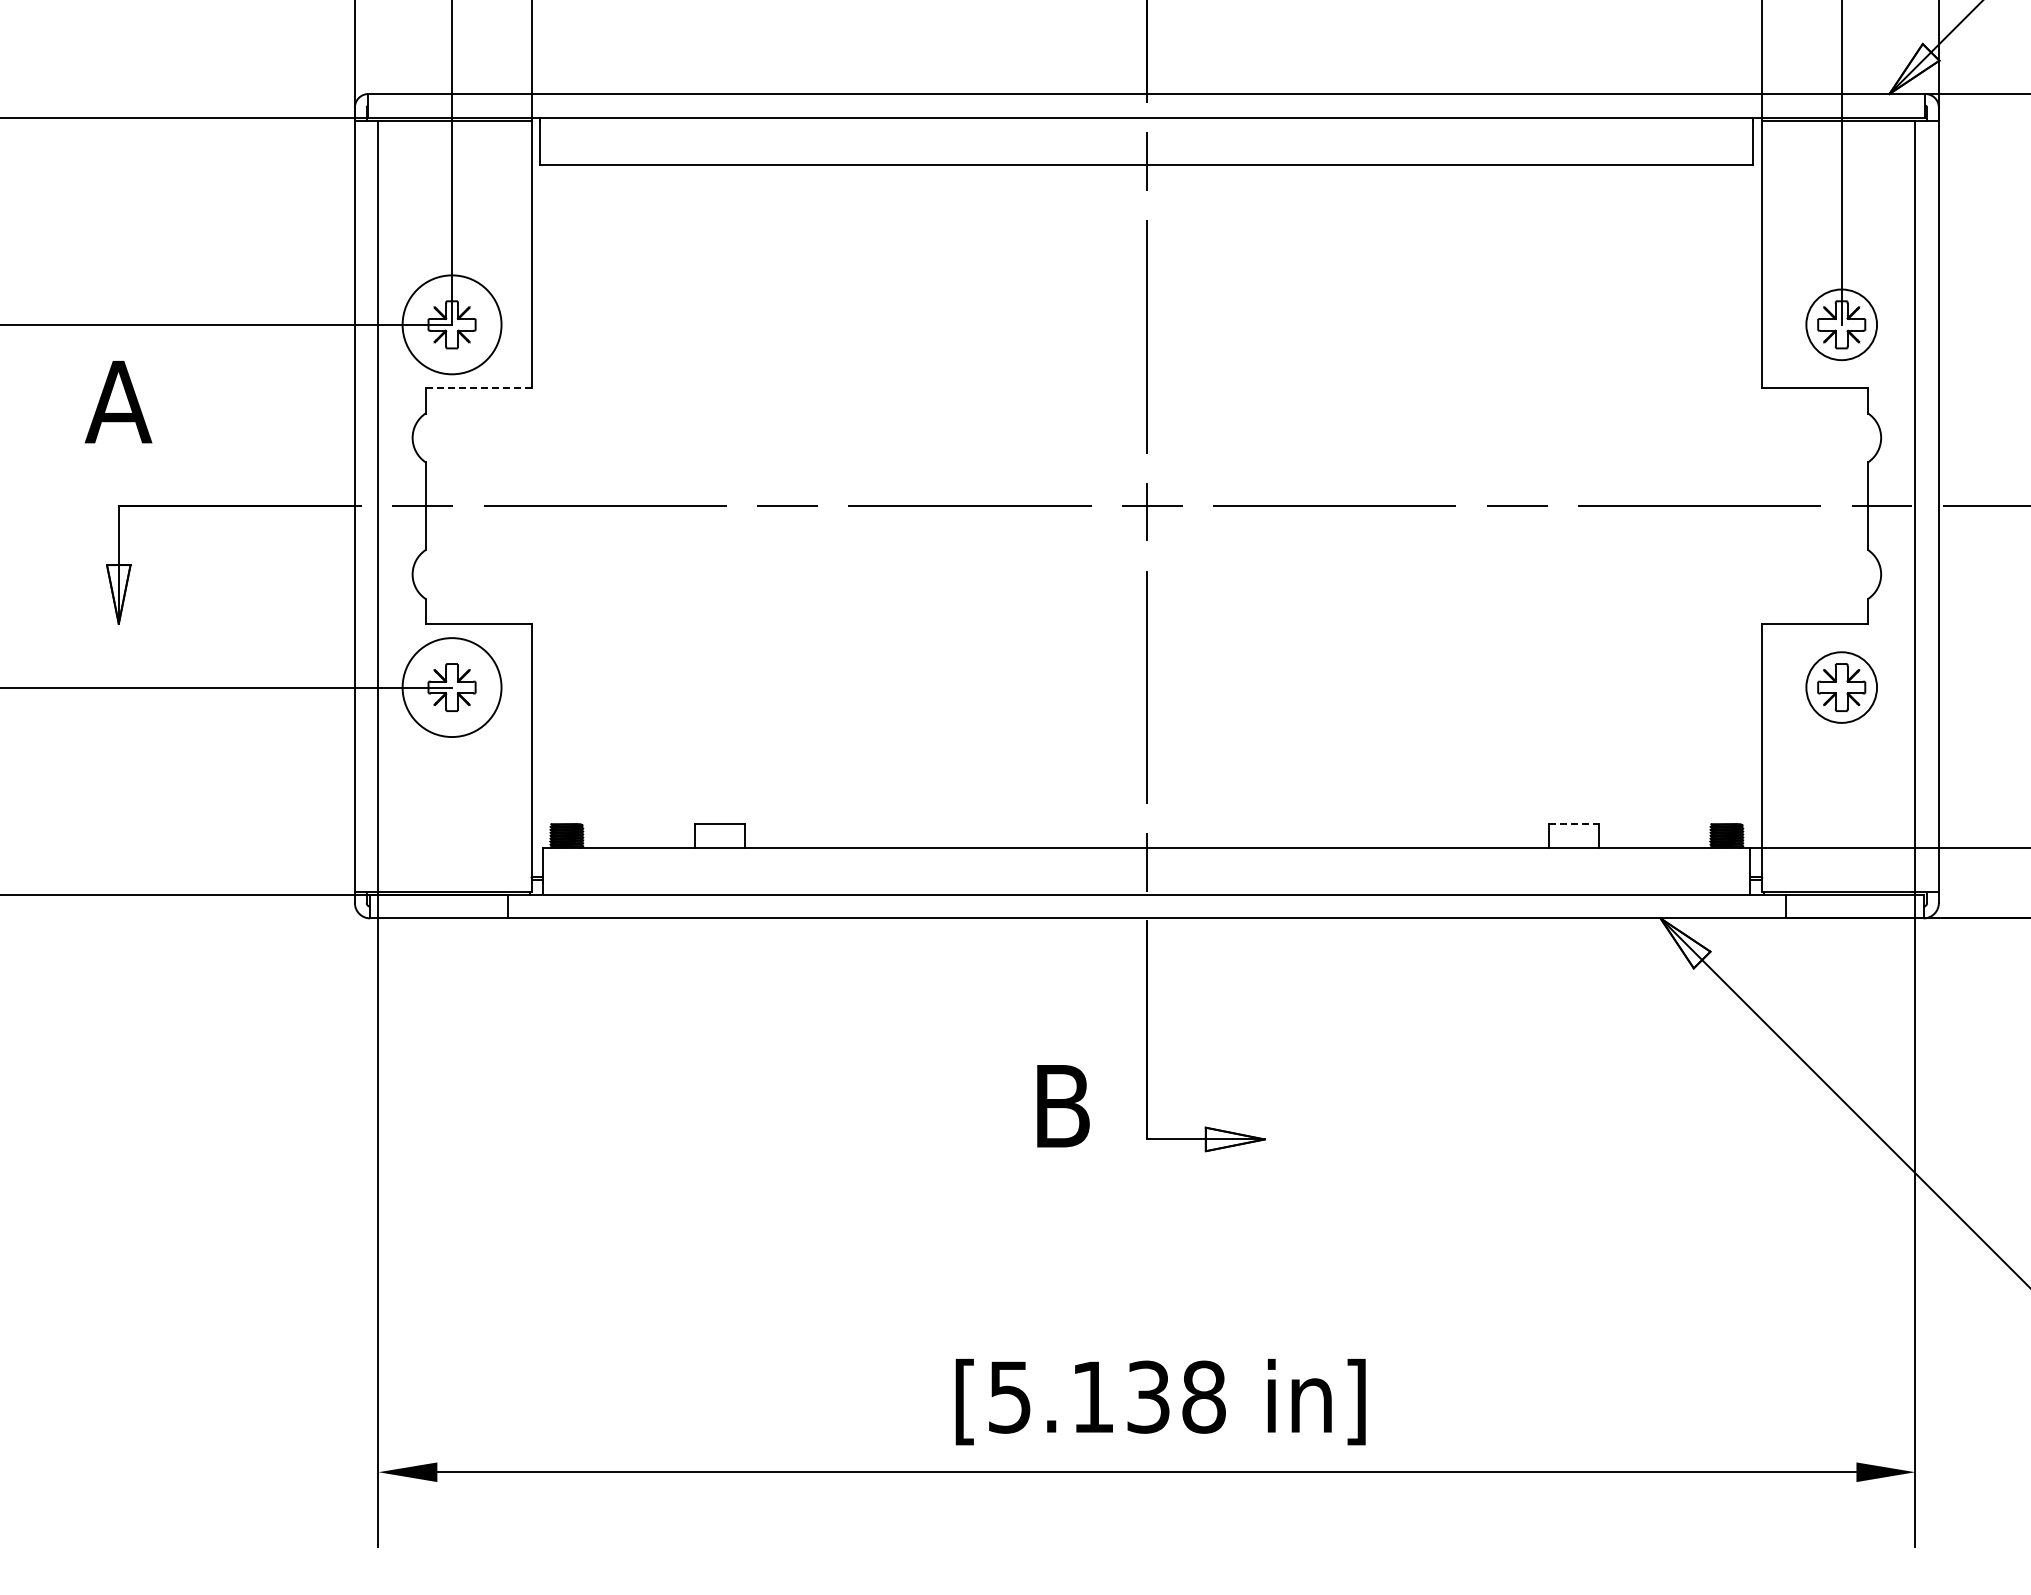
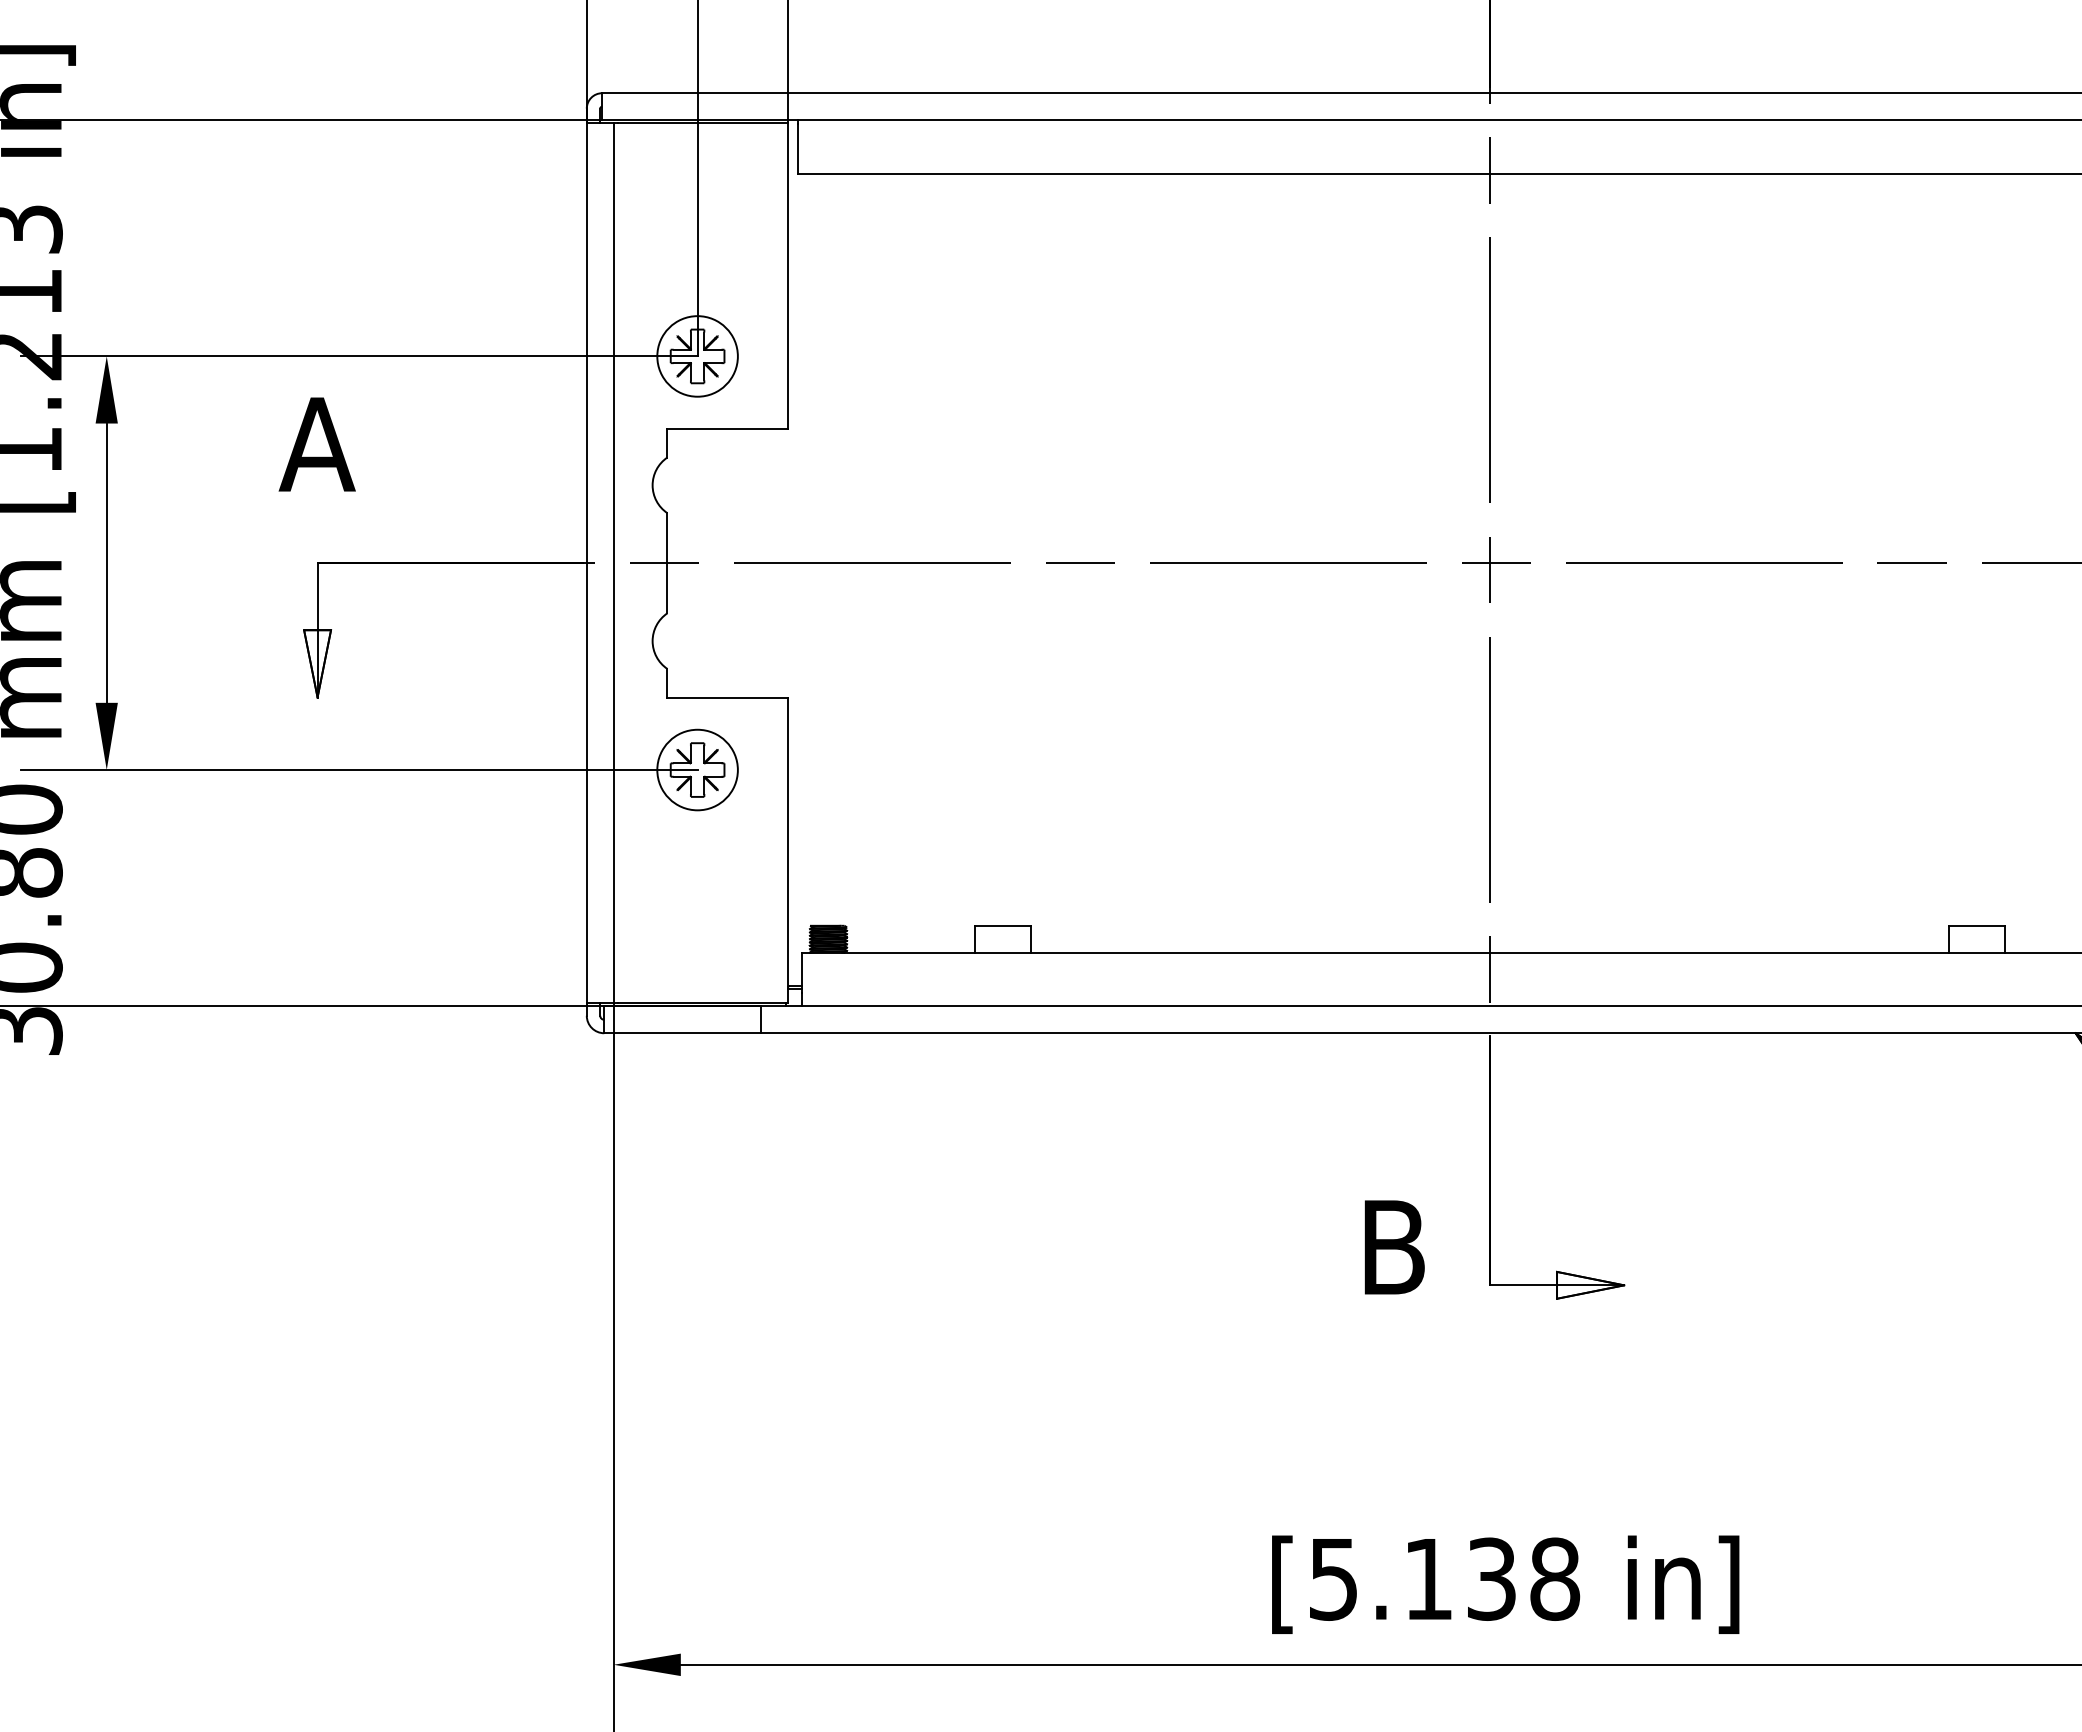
circle: (451, 324) -> (696, 356), size x0.71
line: (478, 388) -> (727, 429), dashed -> solid
circle: (451, 687) -> (696, 769), size x0.71
line: (1573, 824) -> (1976, 926), dashed -> solid

